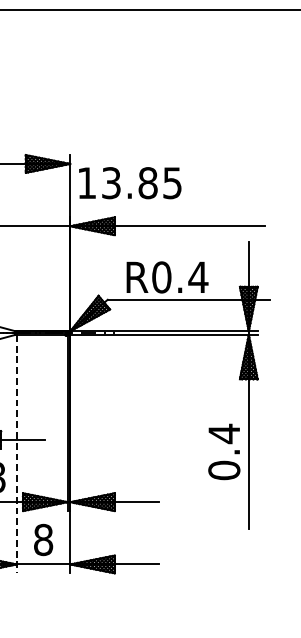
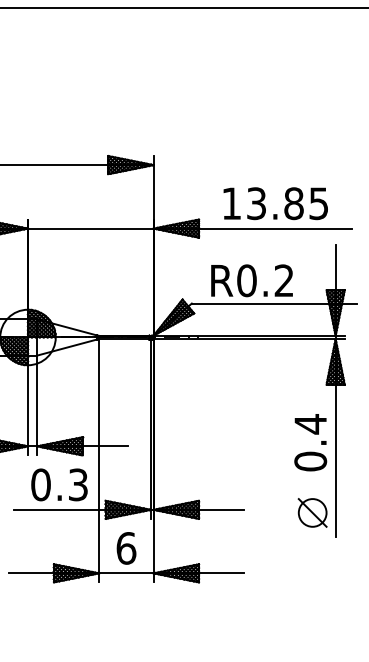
text: (129, 182) -> (275, 203), moved
text: (197, 277) -> (283, 280), R0.4 -> R0.2
text: (224, 451) -> (310, 442), moved
line: (17, 453) -> (99, 460), dashed -> solid
part: (226, 504) -> (312, 512), added
text: (43, 540) -> (126, 548), 8 -> 6

